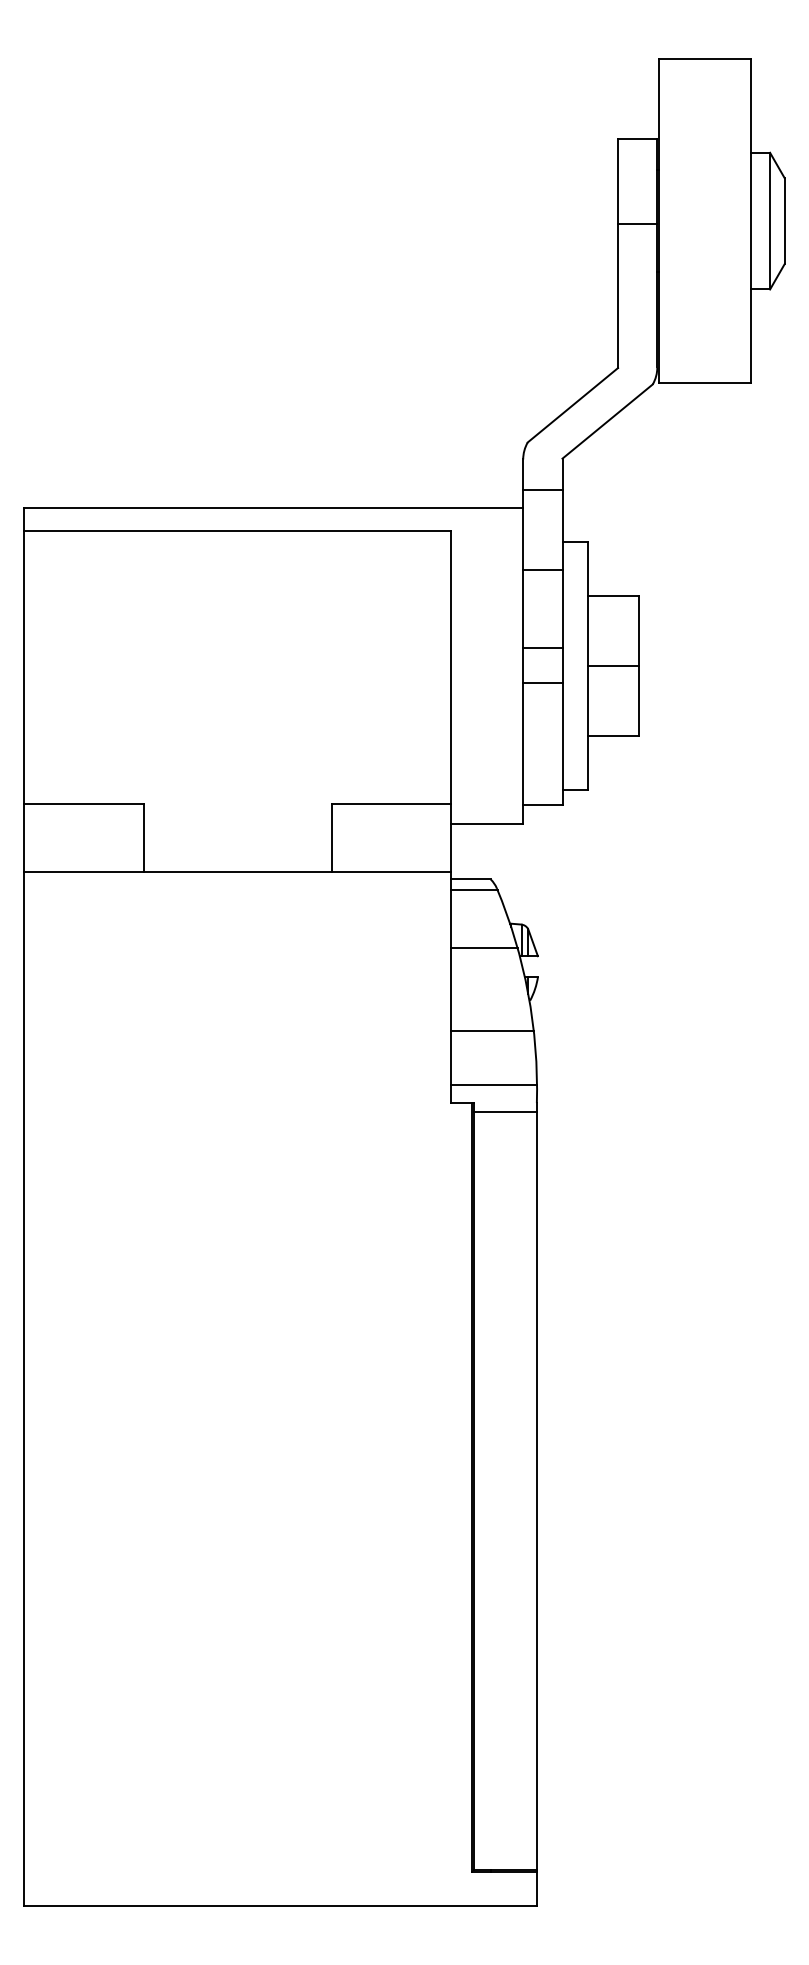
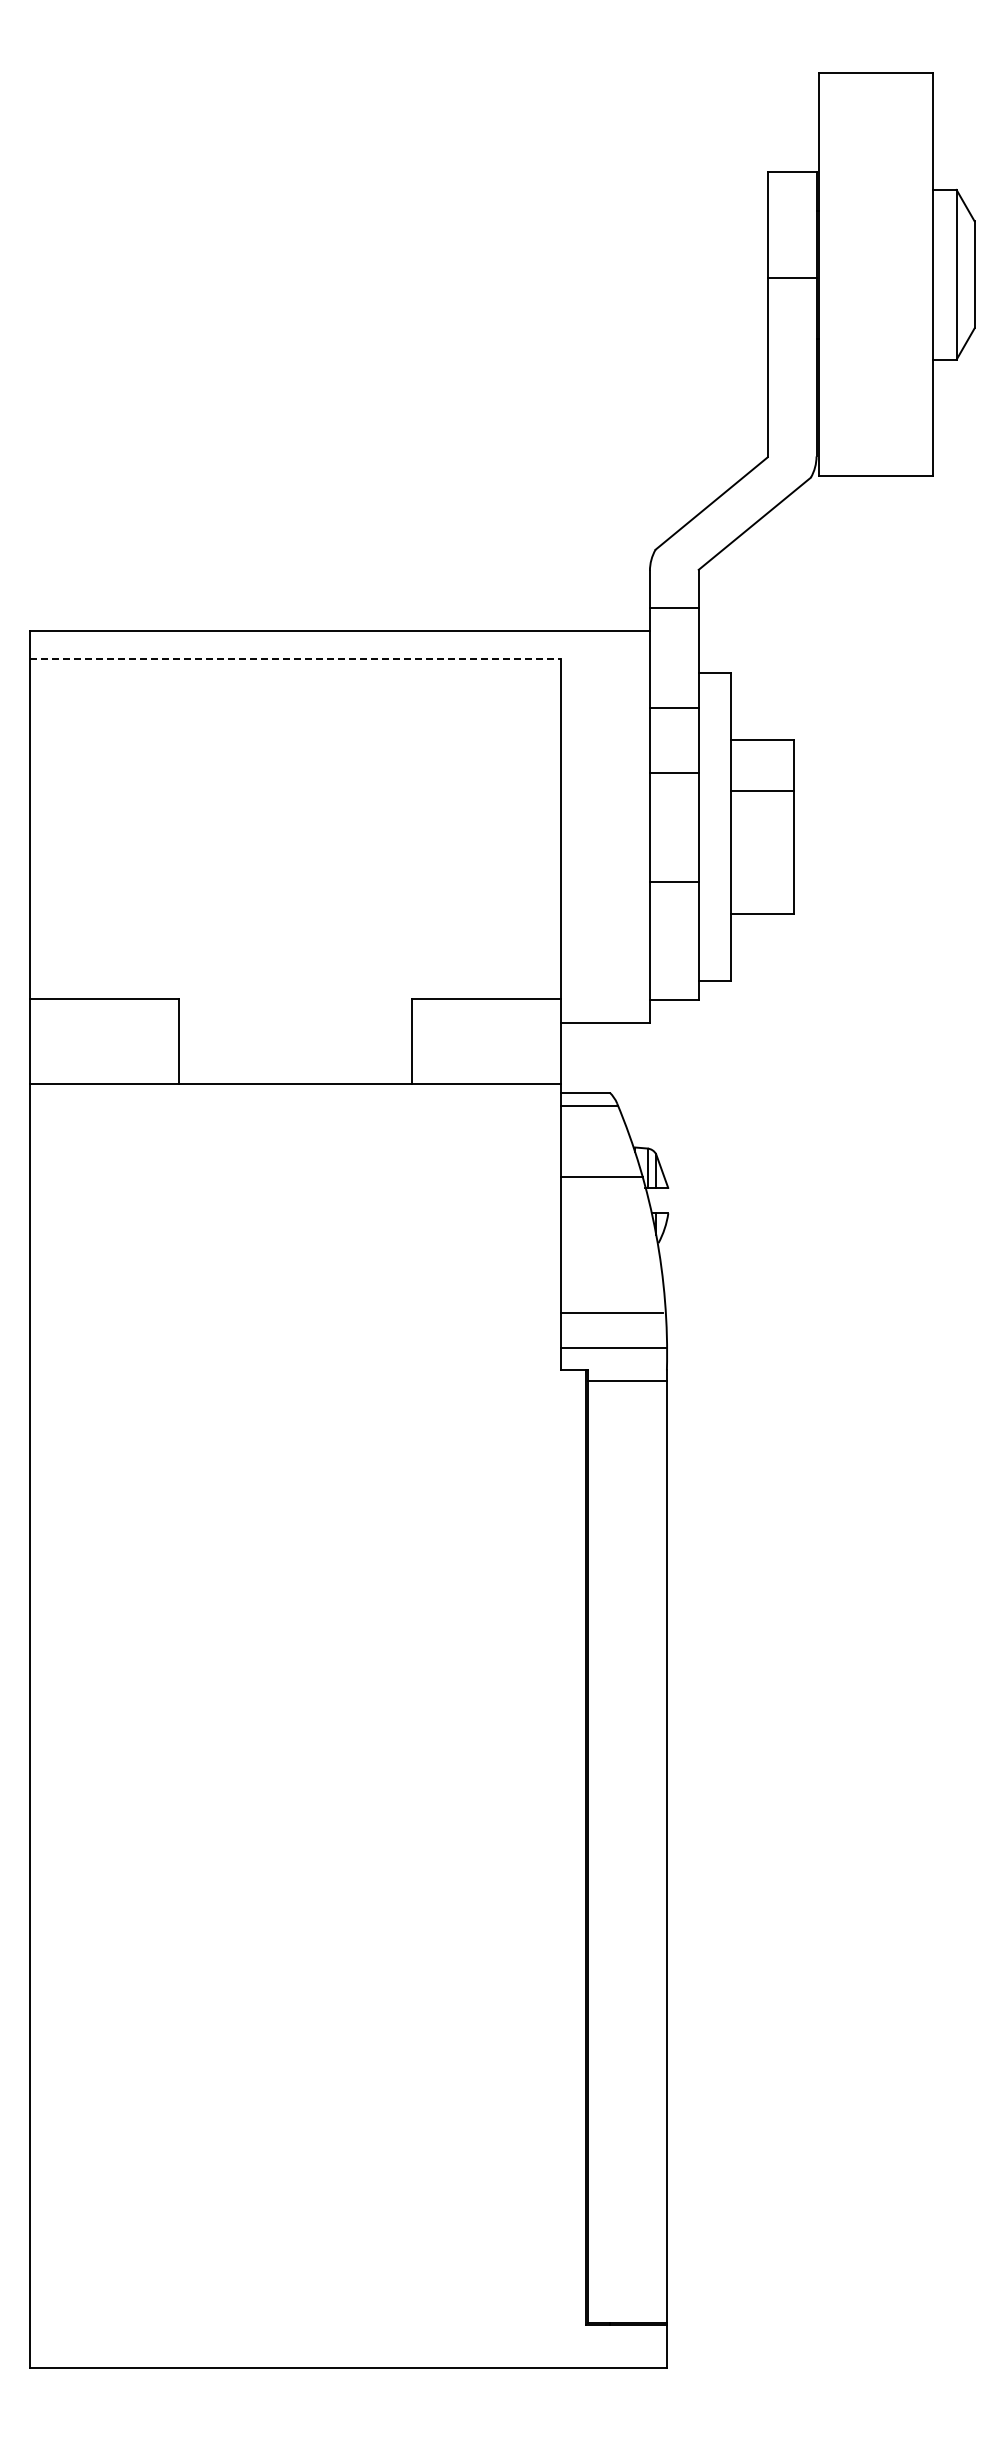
line: (238, 530) -> (296, 659), solid -> dashed
line: (542, 647) -> (673, 772), moved
line: (613, 666) -> (762, 791), moved
line: (542, 683) -> (673, 882), moved
line: (492, 1030) -> (611, 1312), moved

